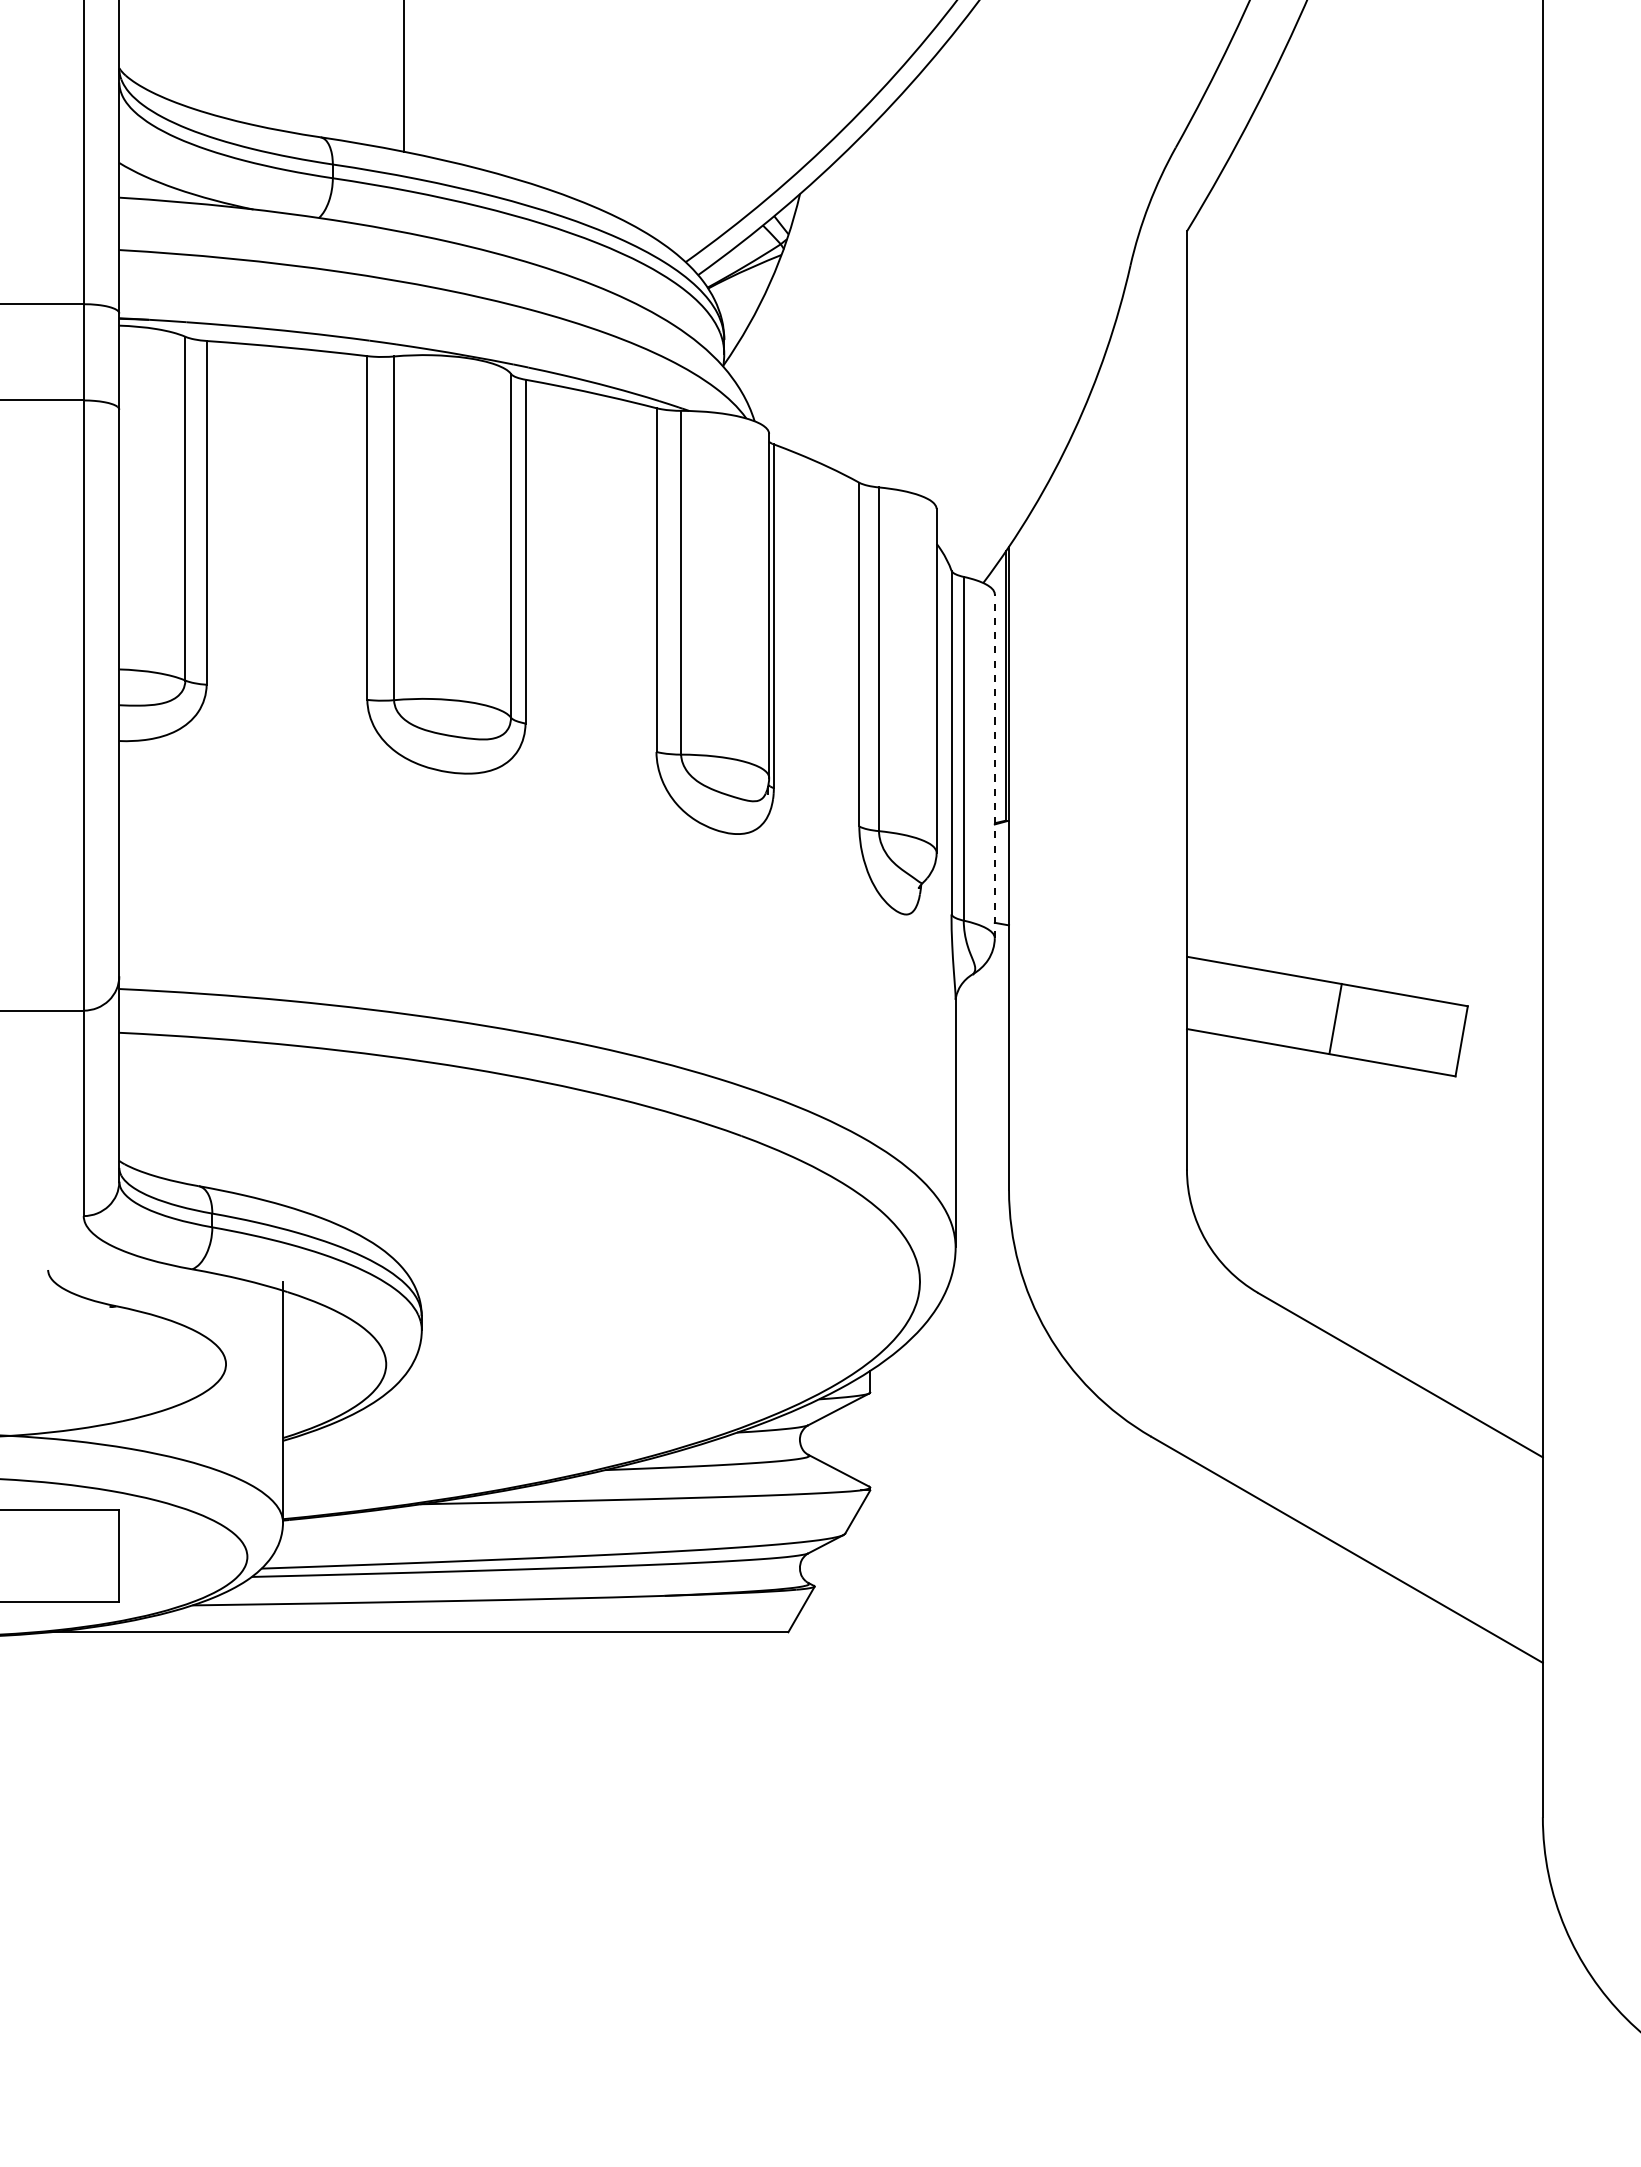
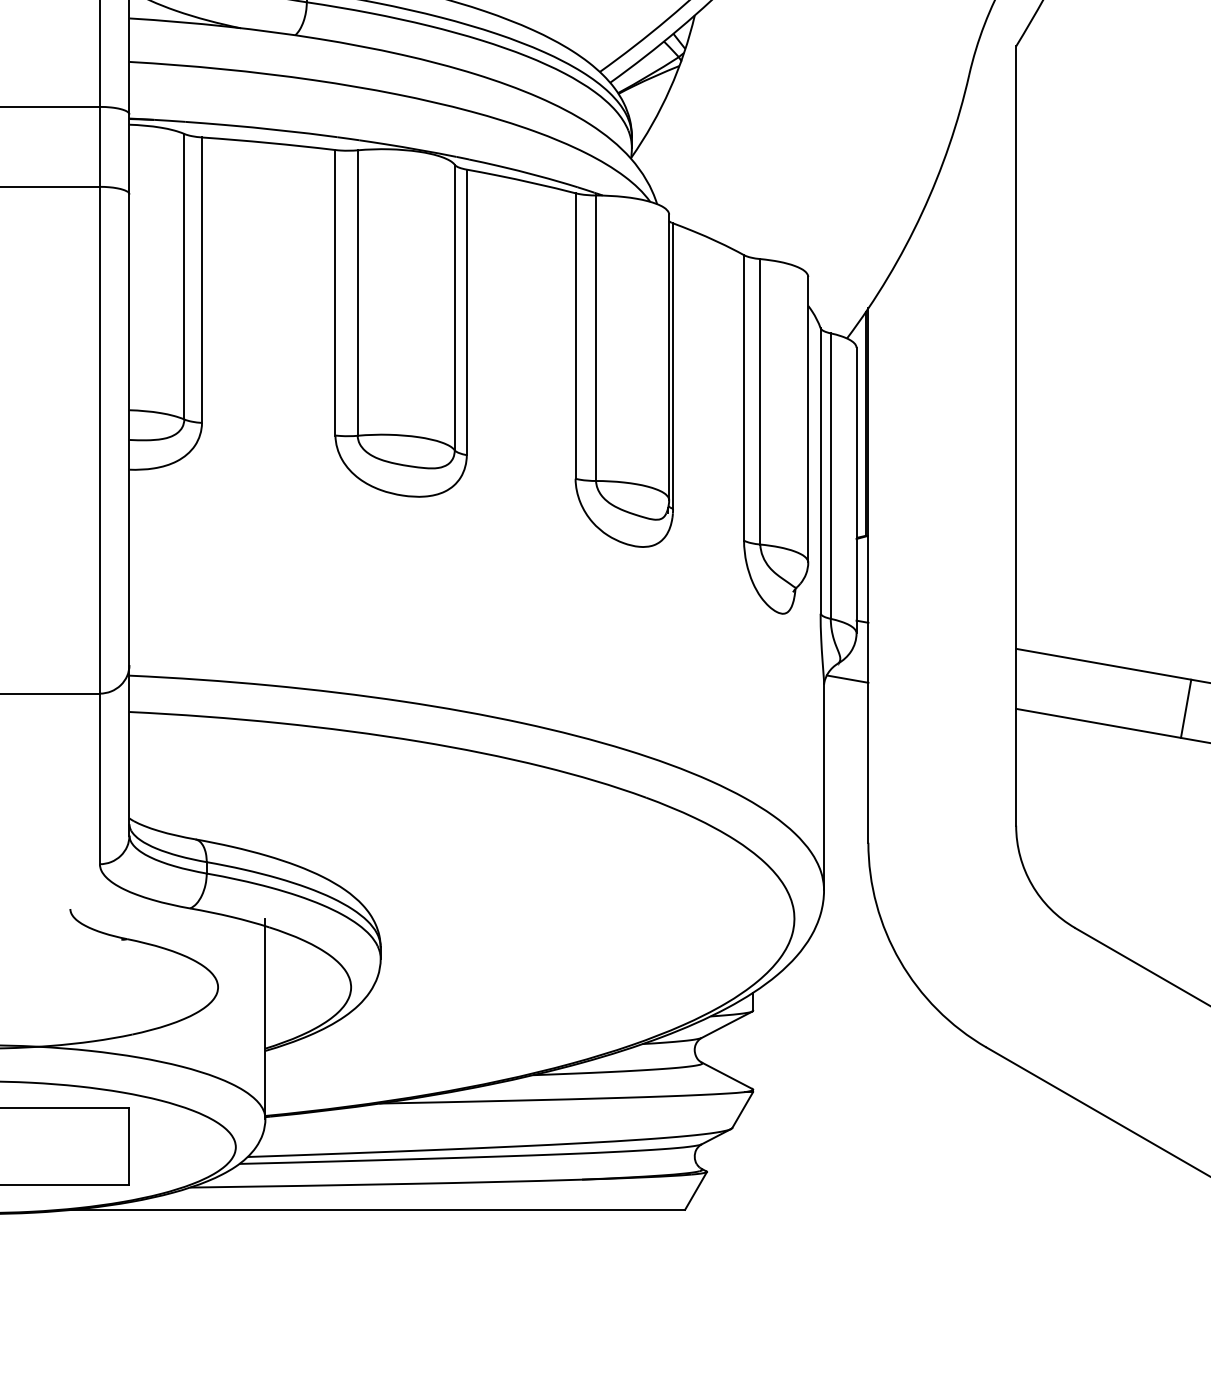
line: (994, 766) -> (856, 490), dashed -> solid
line: (983, 992) -> (847, 678), added
line: (1335, 1018) -> (1186, 708), moved

